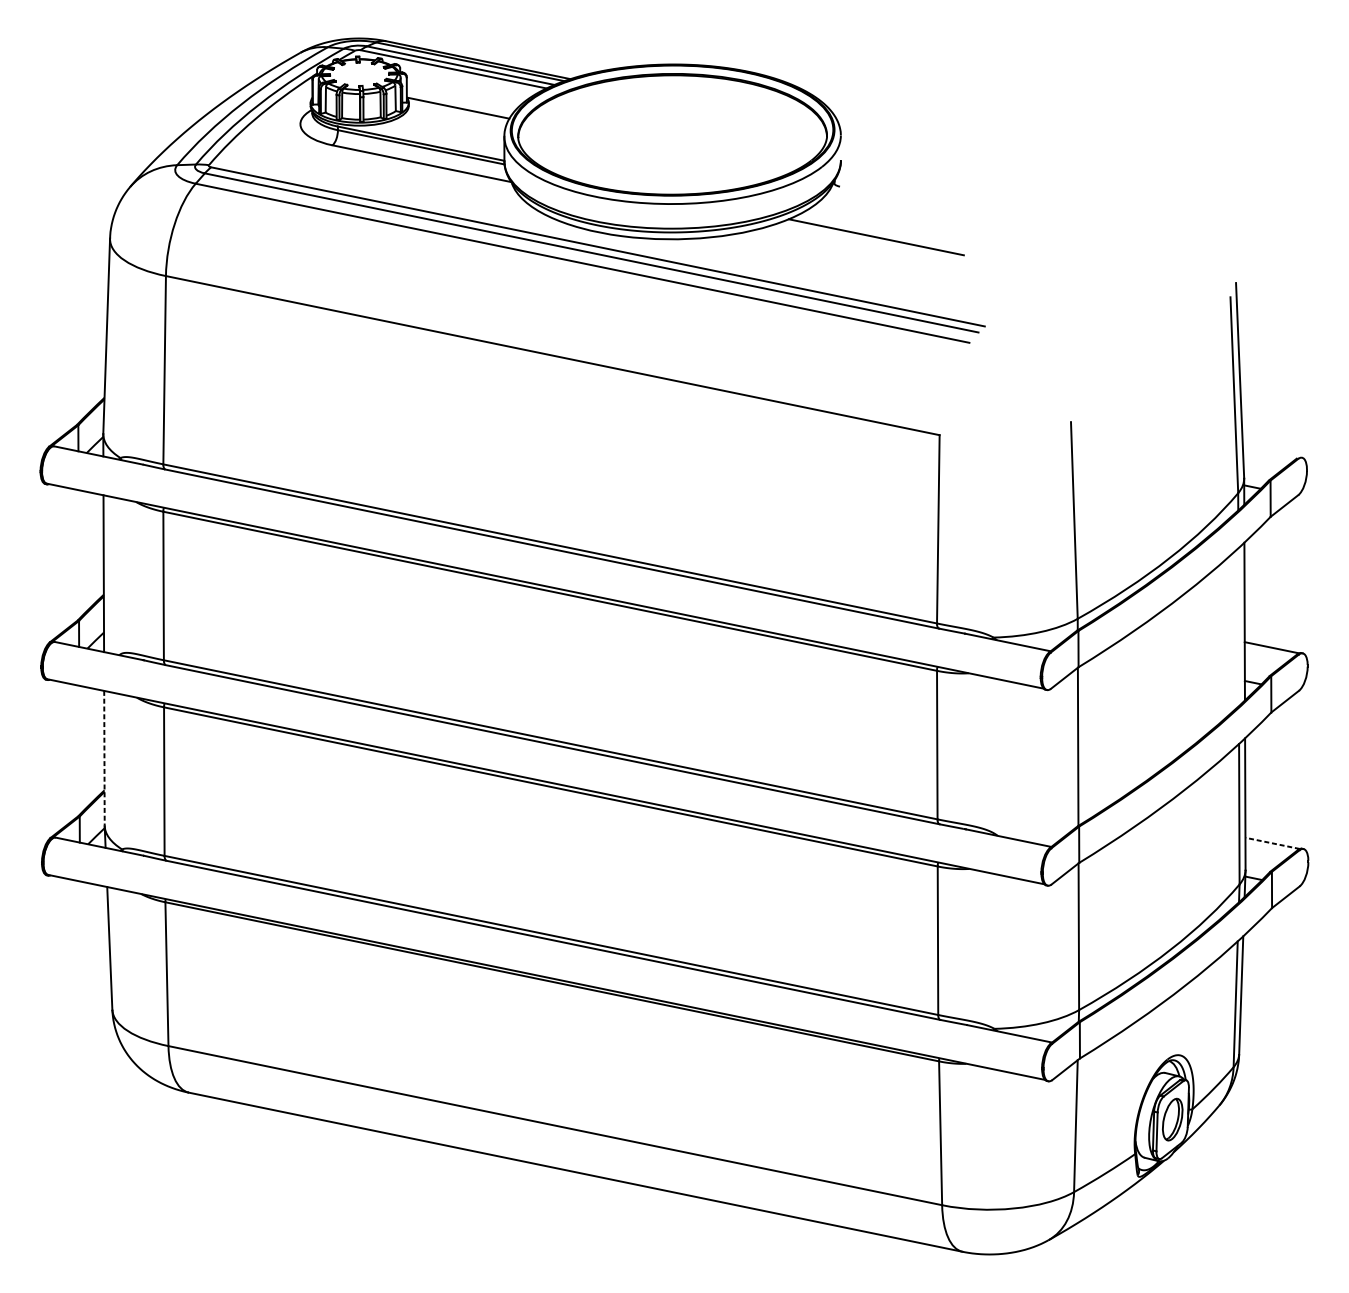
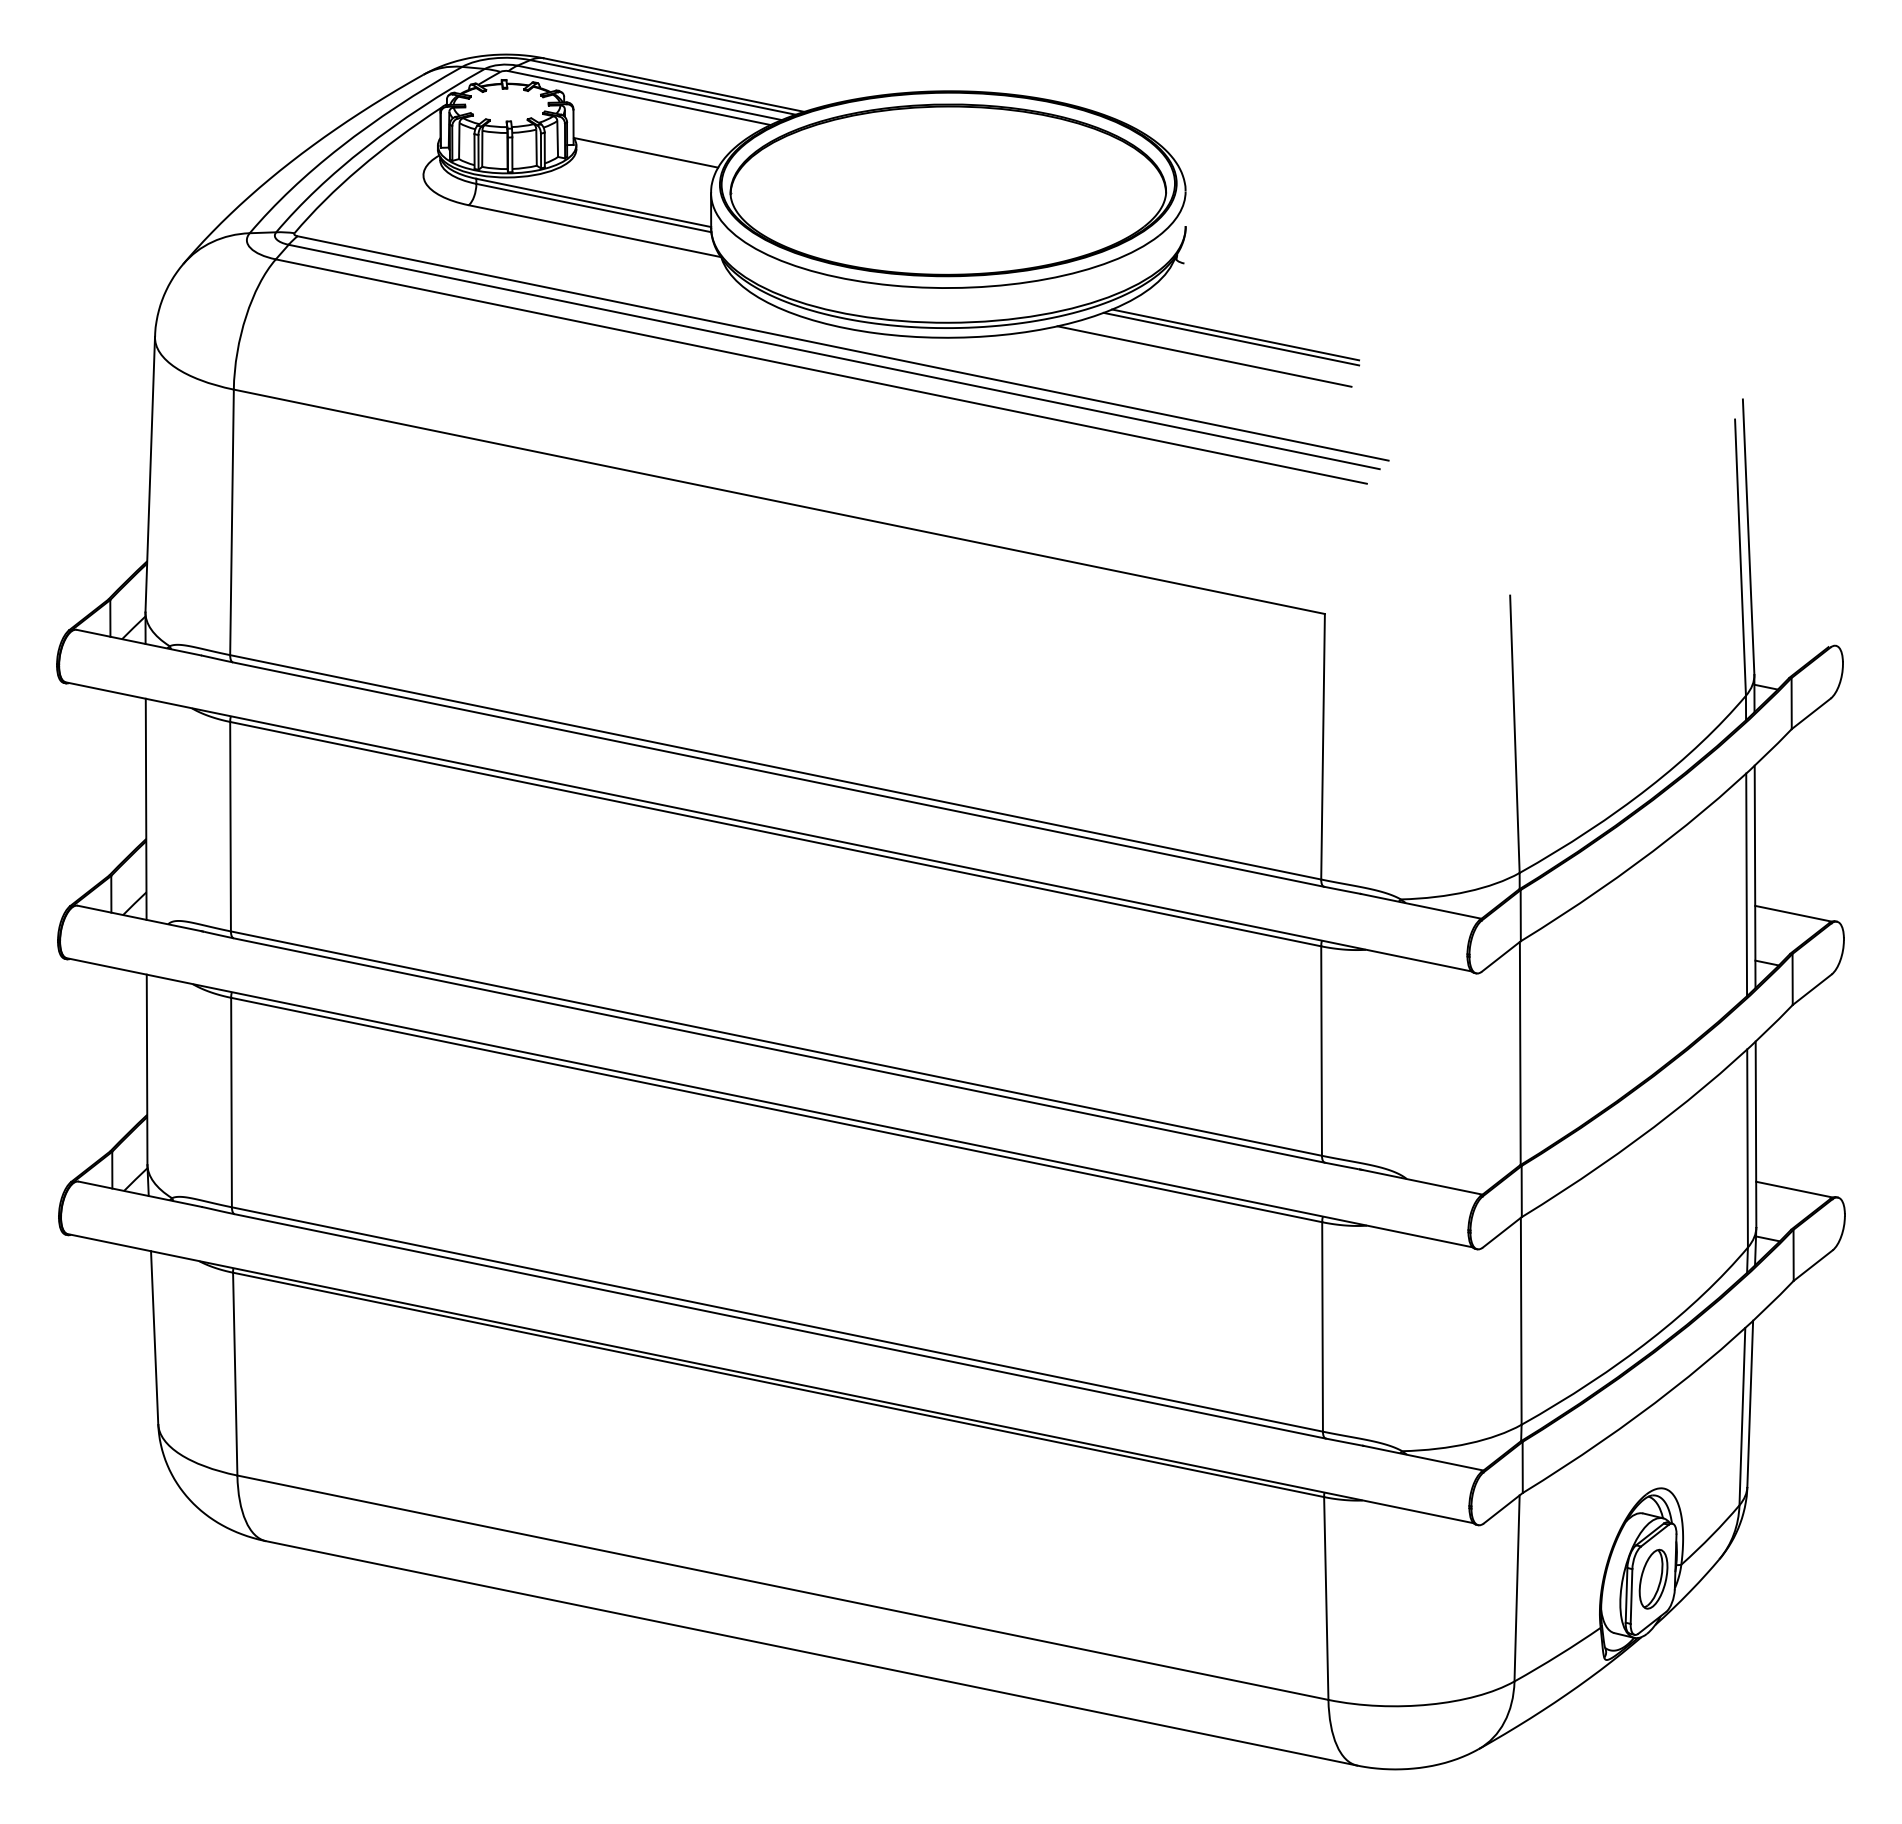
line: (873, 239) -> (1231, 338), added
line: (854, 252) -> (1204, 356), added
line: (1238, 626) -> (1746, 884), added
line: (104, 758) -> (147, 1069), dashed -> solid
line: (1271, 843) -> (1793, 1189), dashed -> solid

